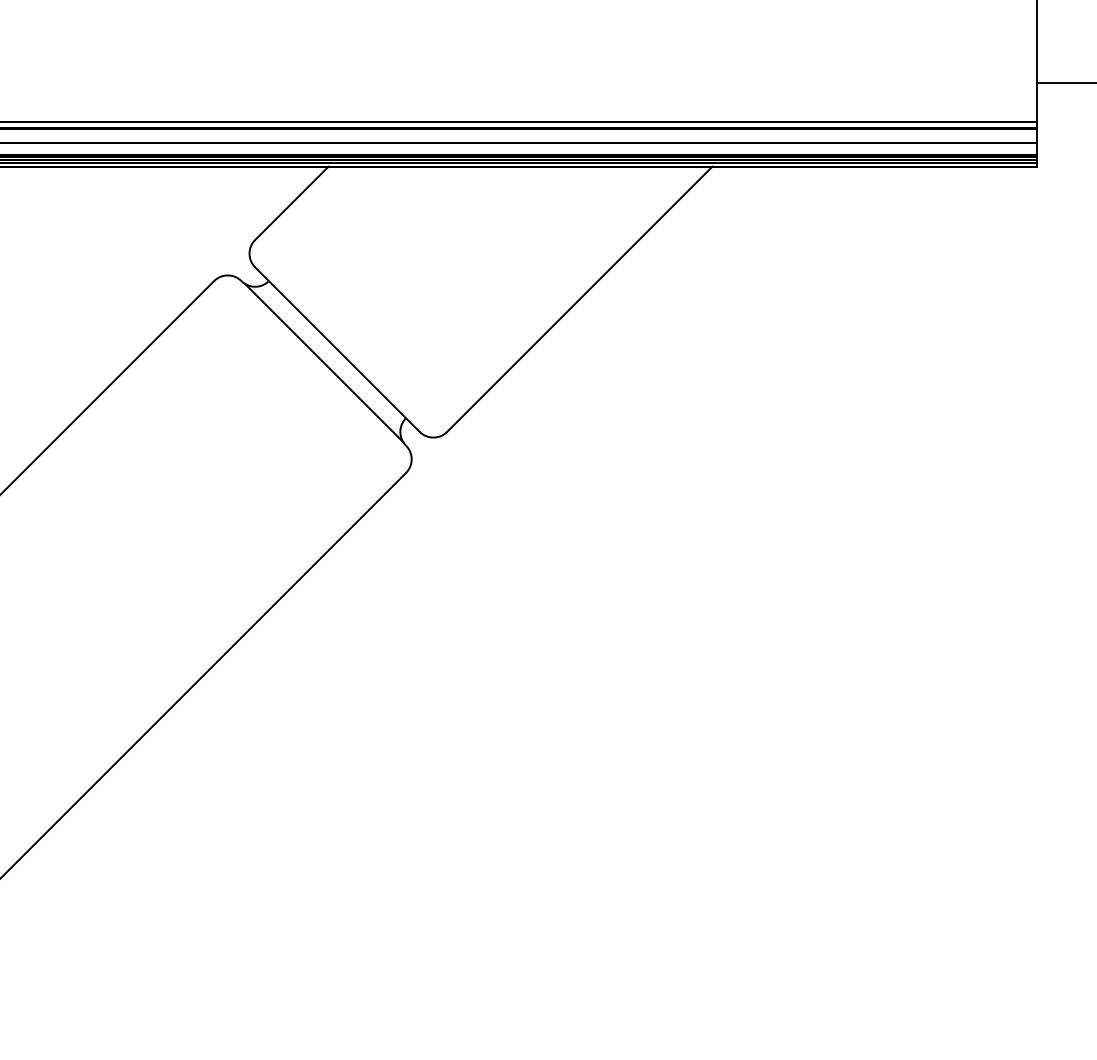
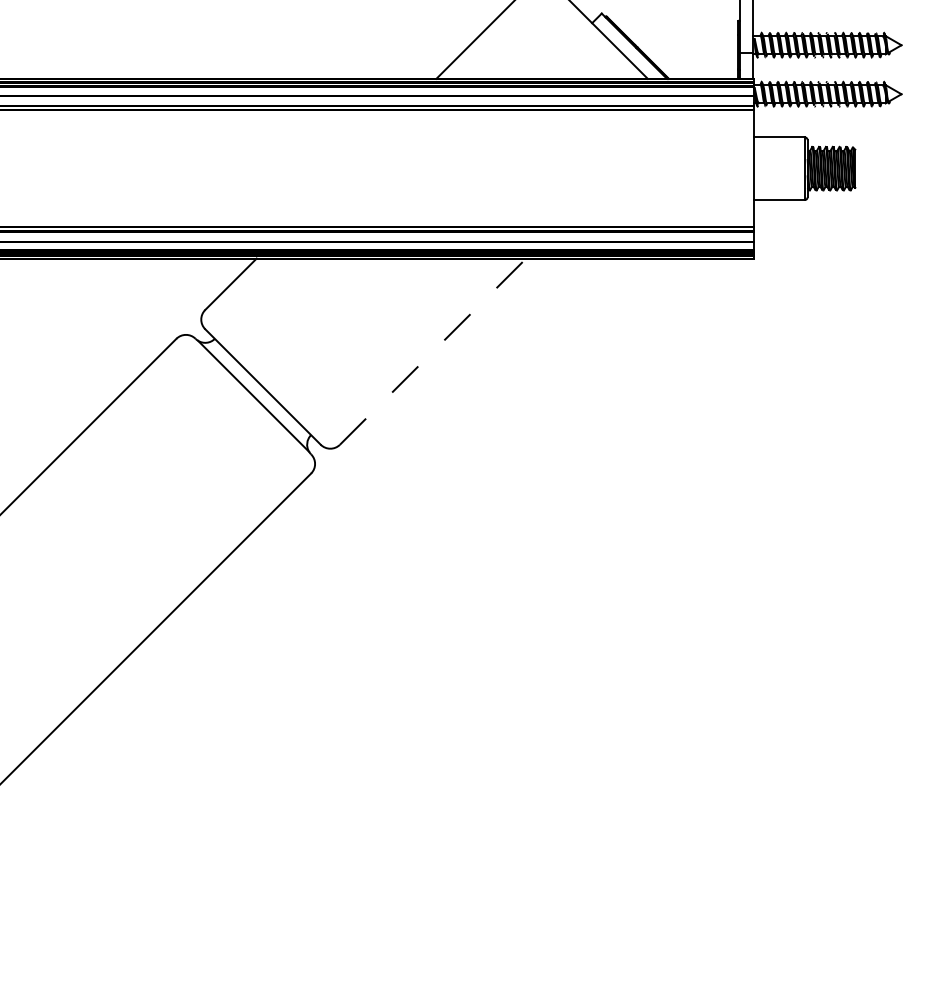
line: (580, 299) -> (433, 351), solid -> dashed

